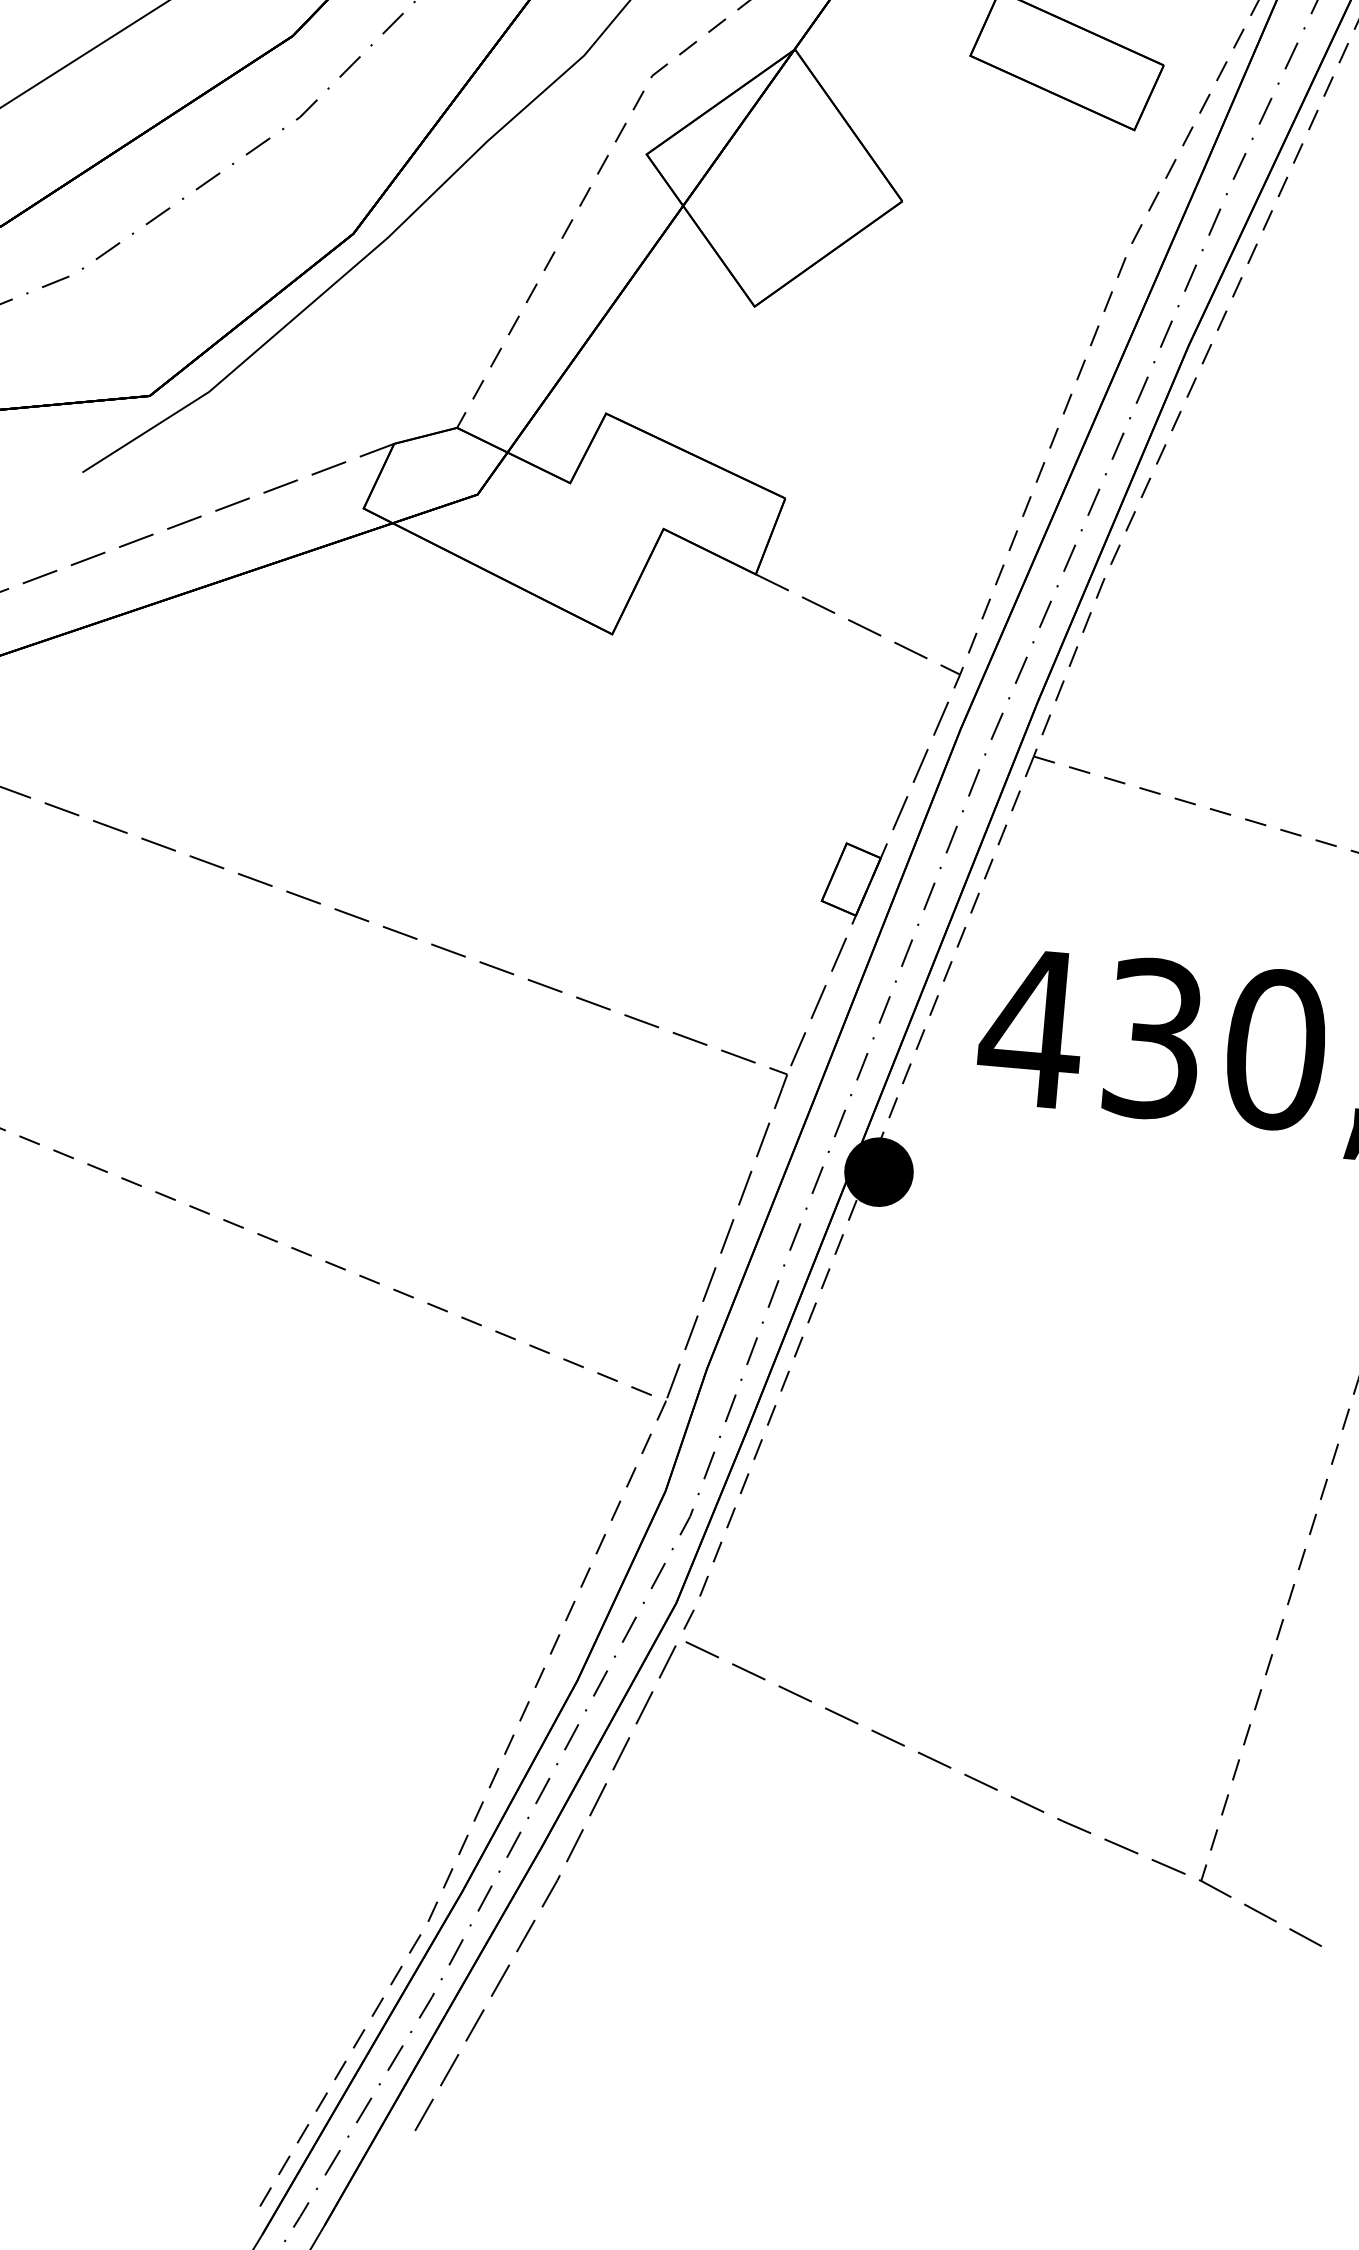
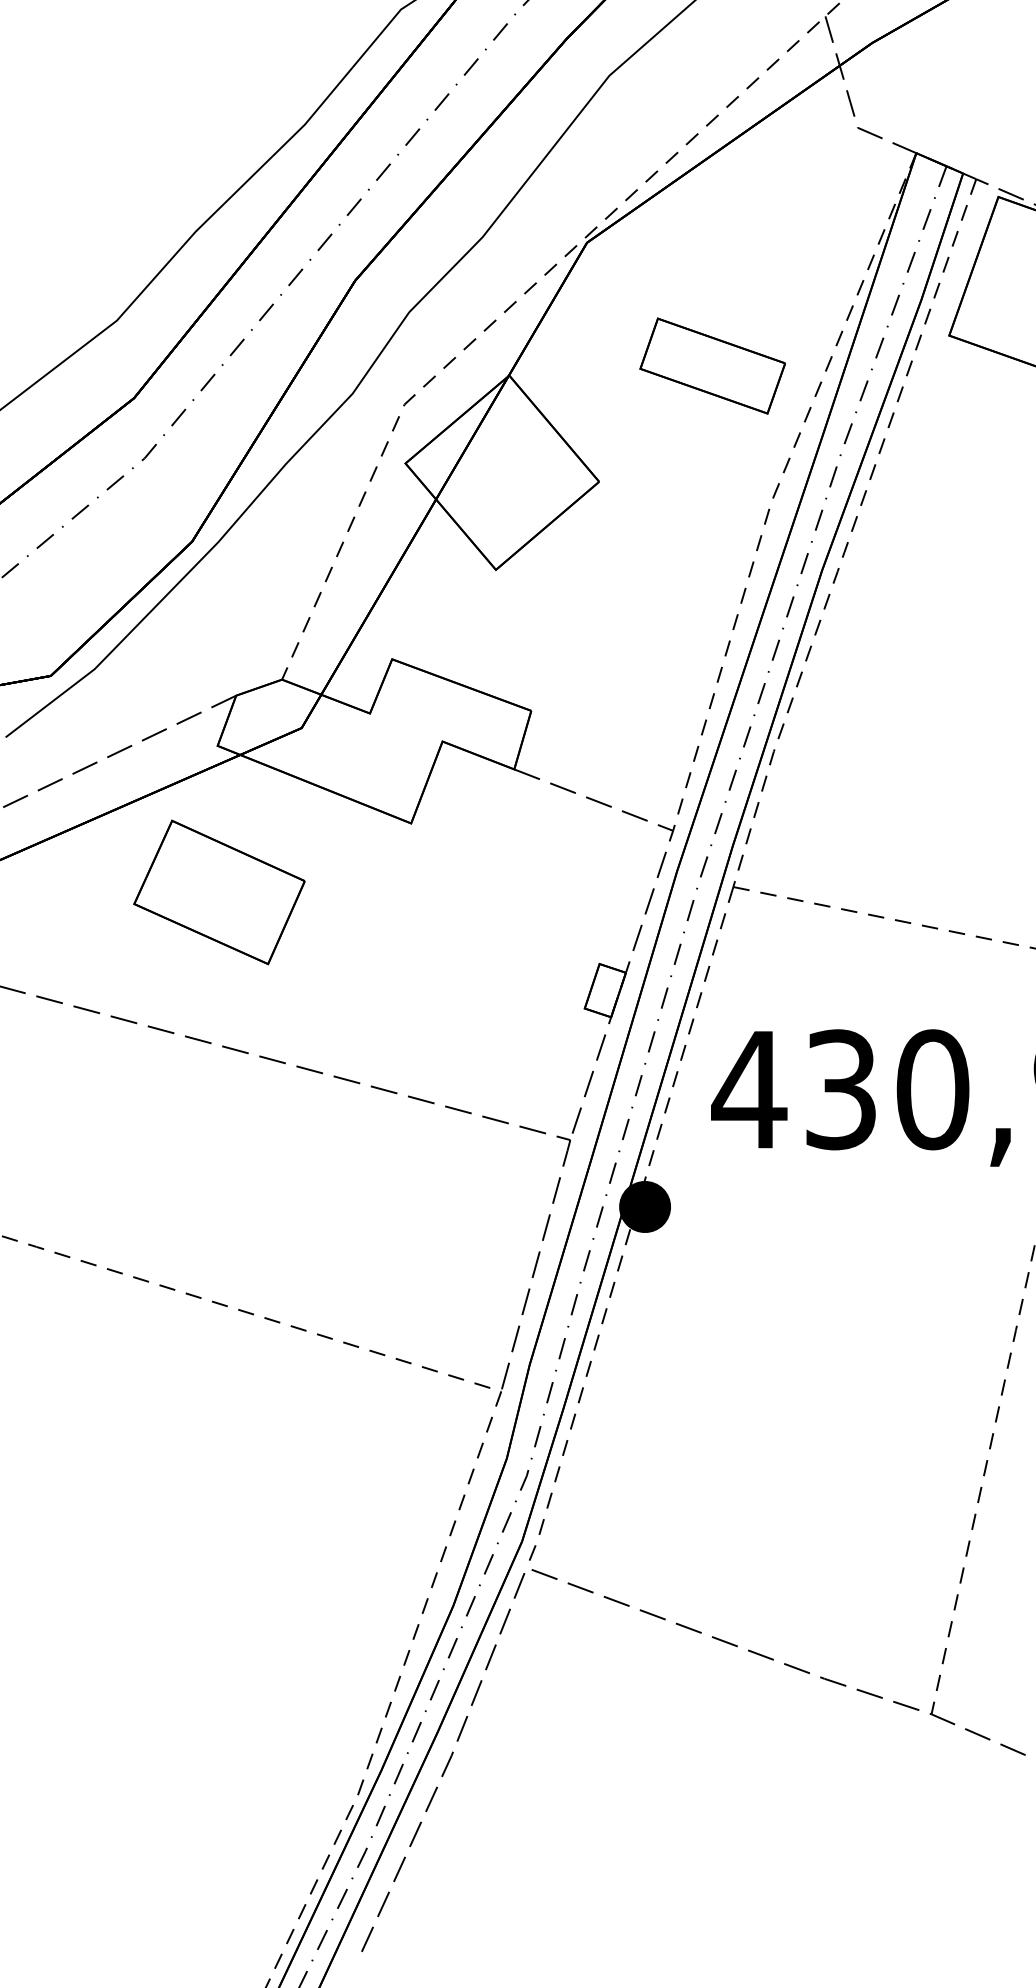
part: (349, 703) -> (219, 892), added

